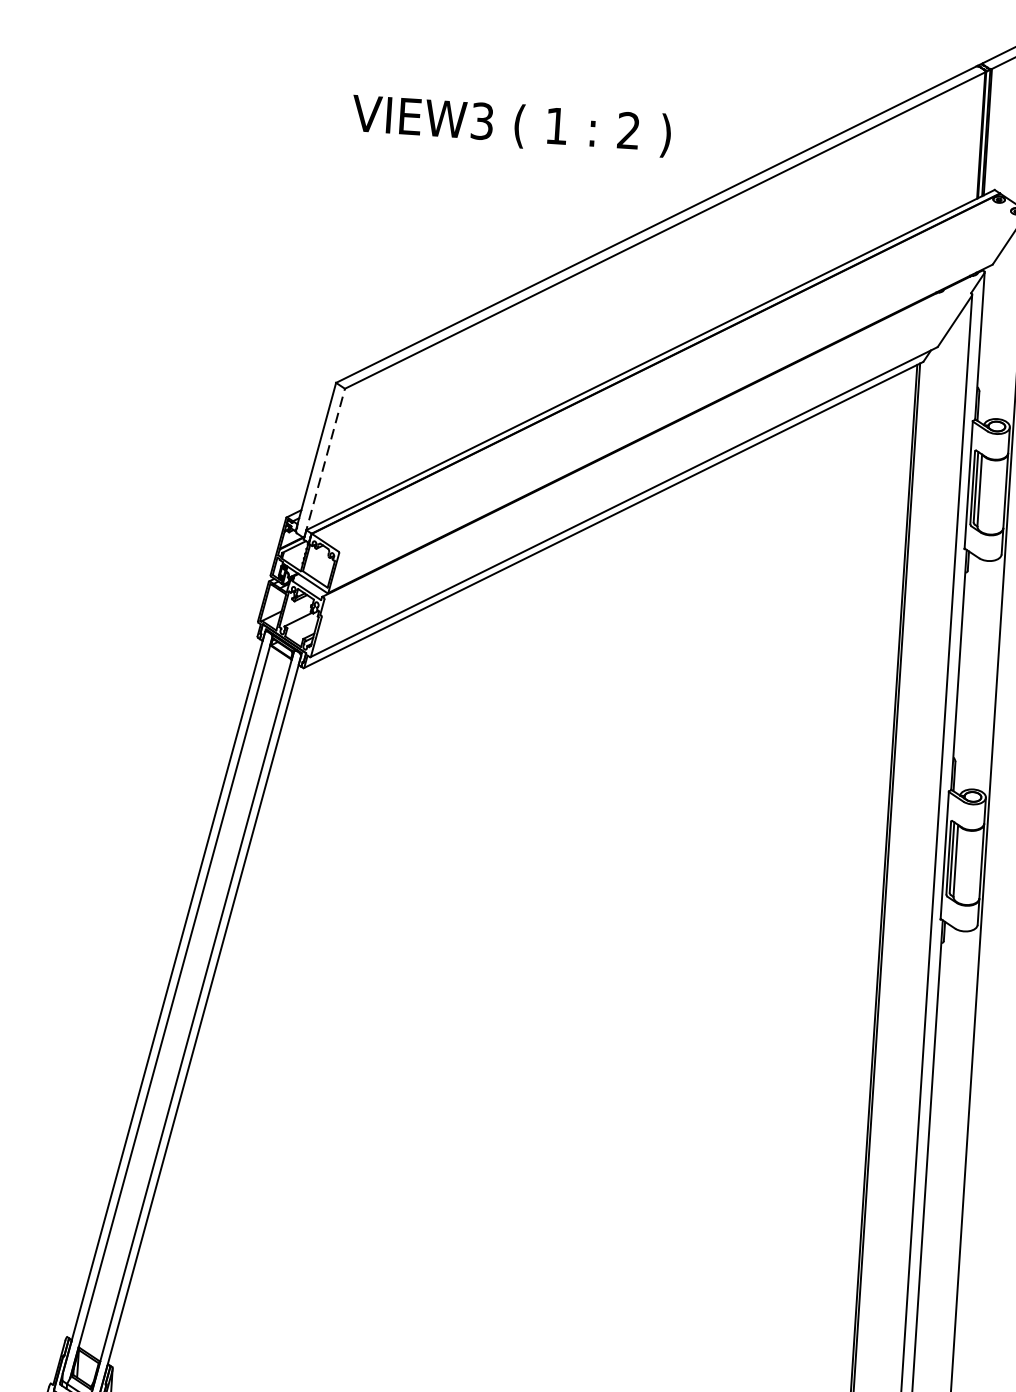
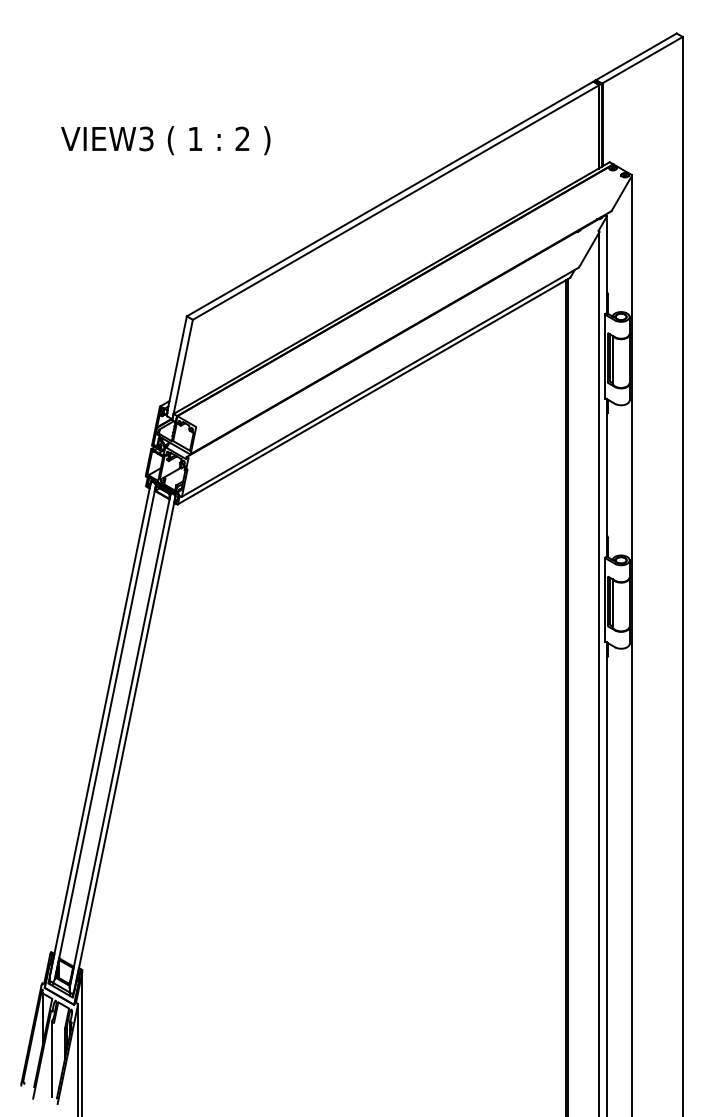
text: (511, 125) -> (165, 140), moved
line: (324, 461) -> (182, 368), dashed -> solid

